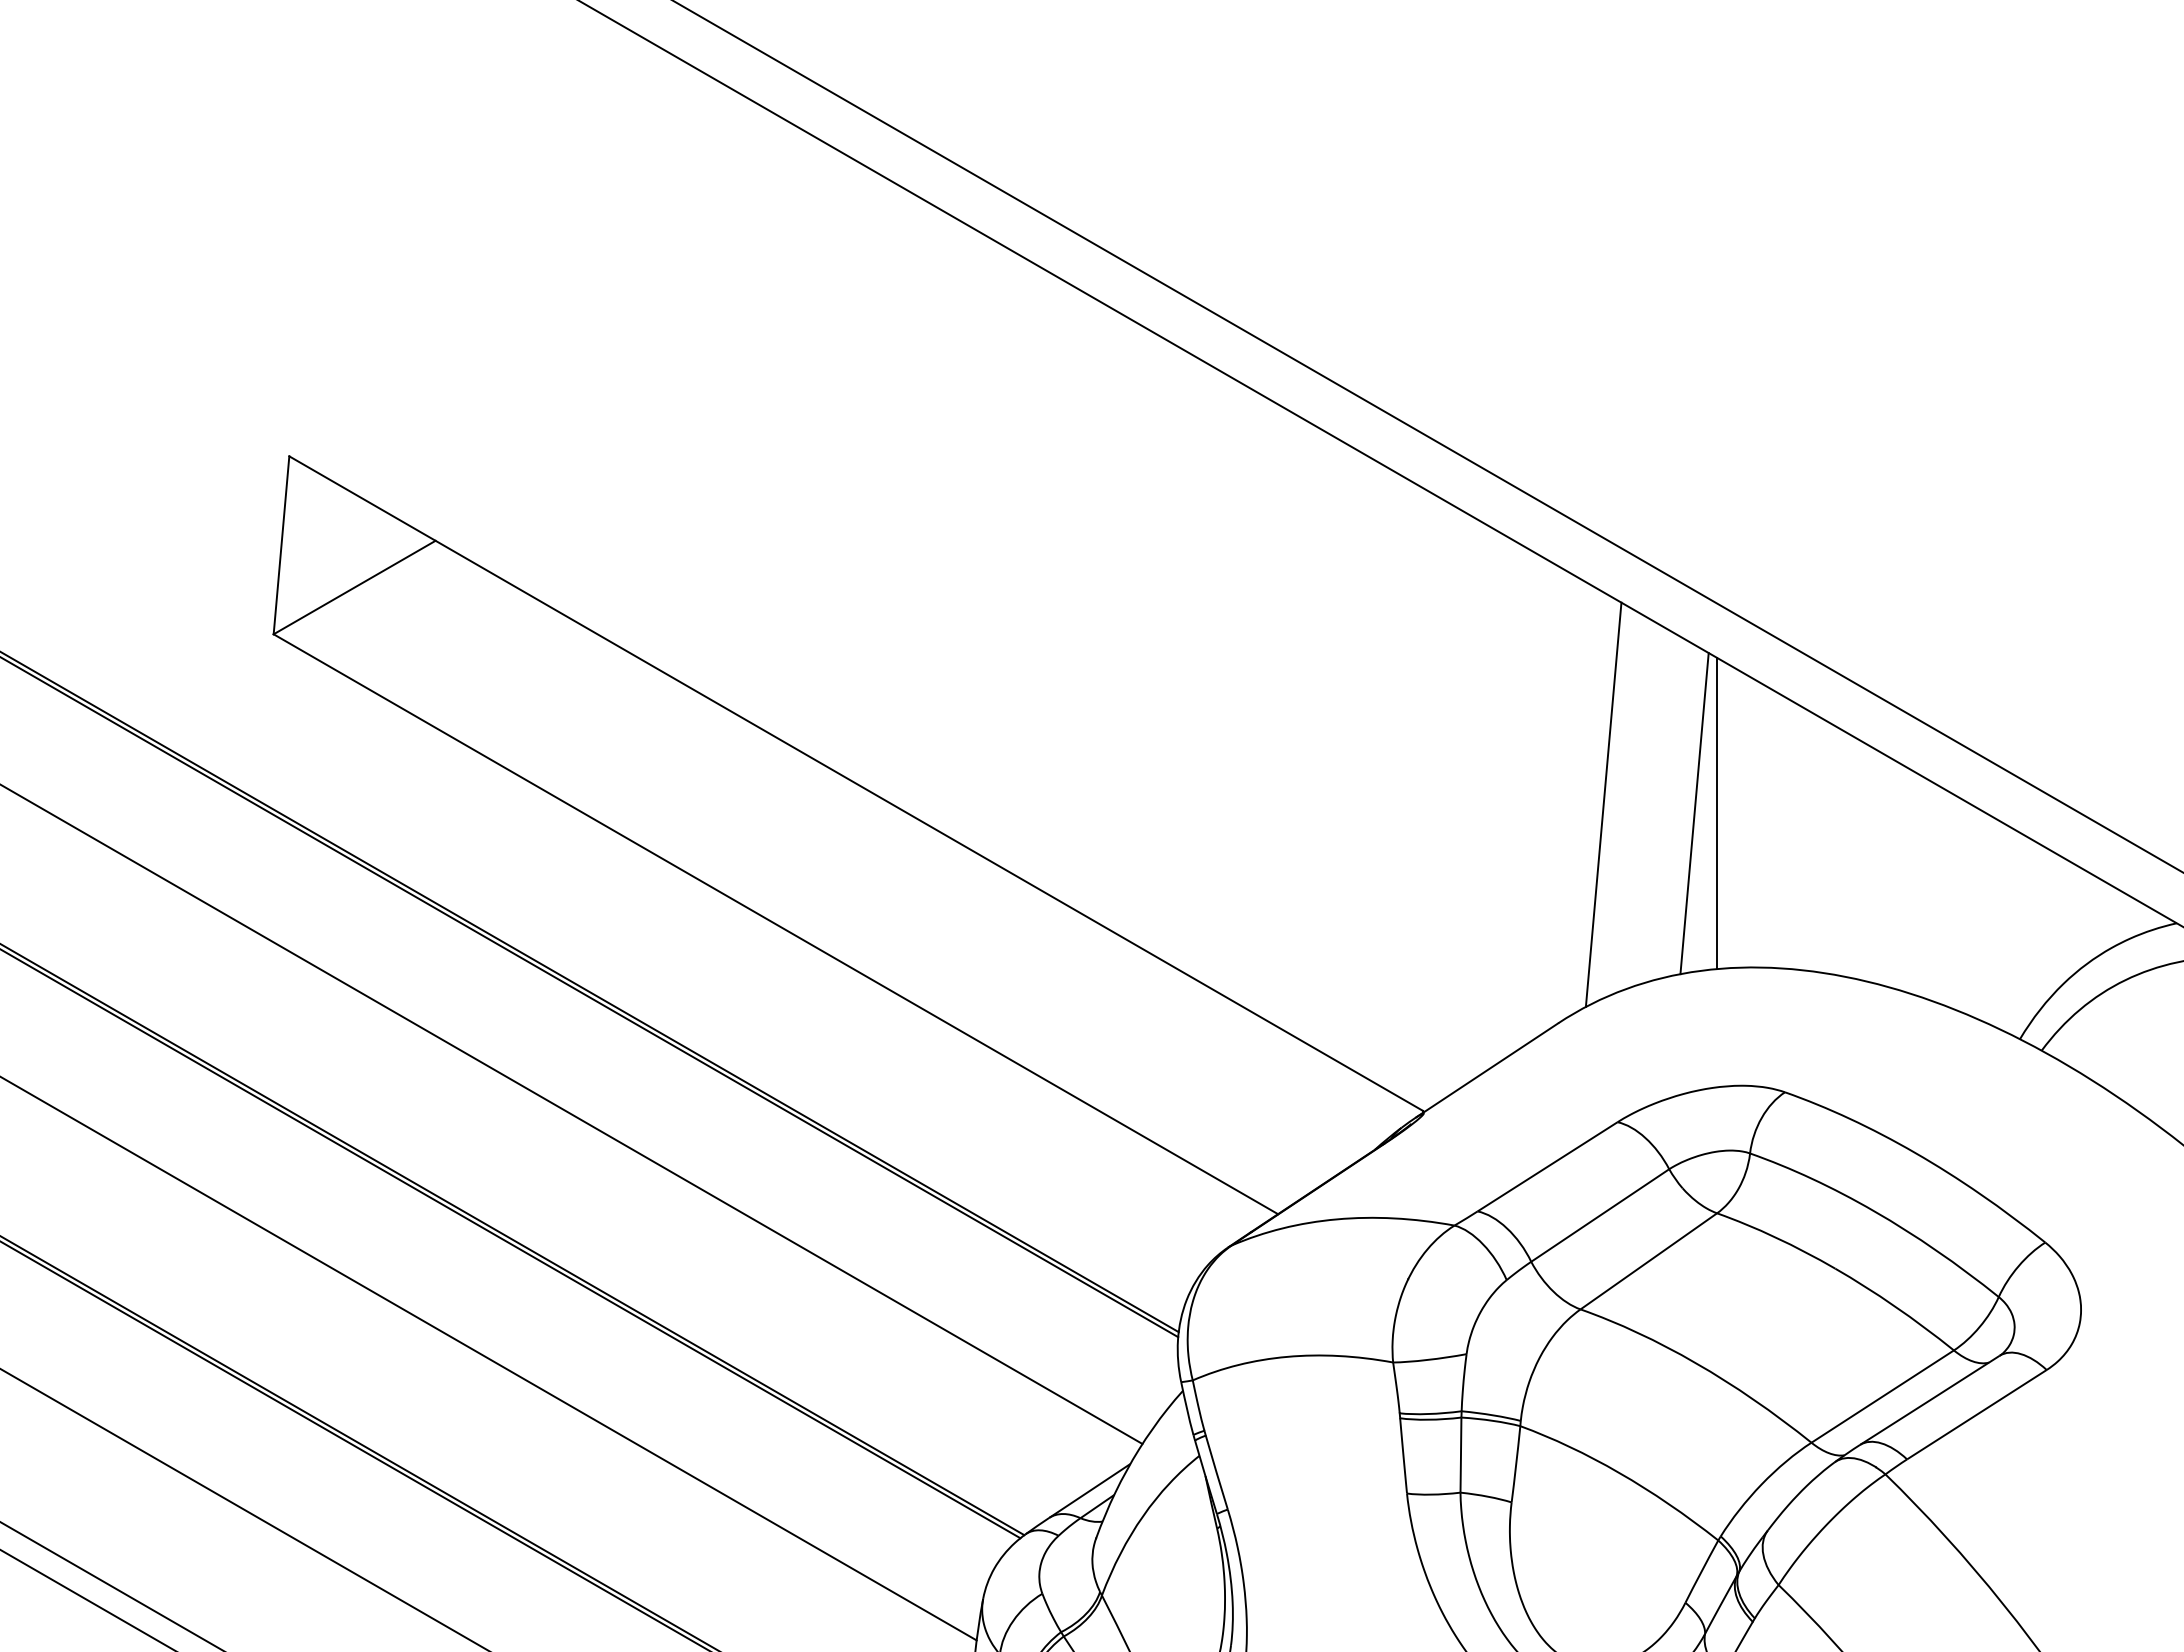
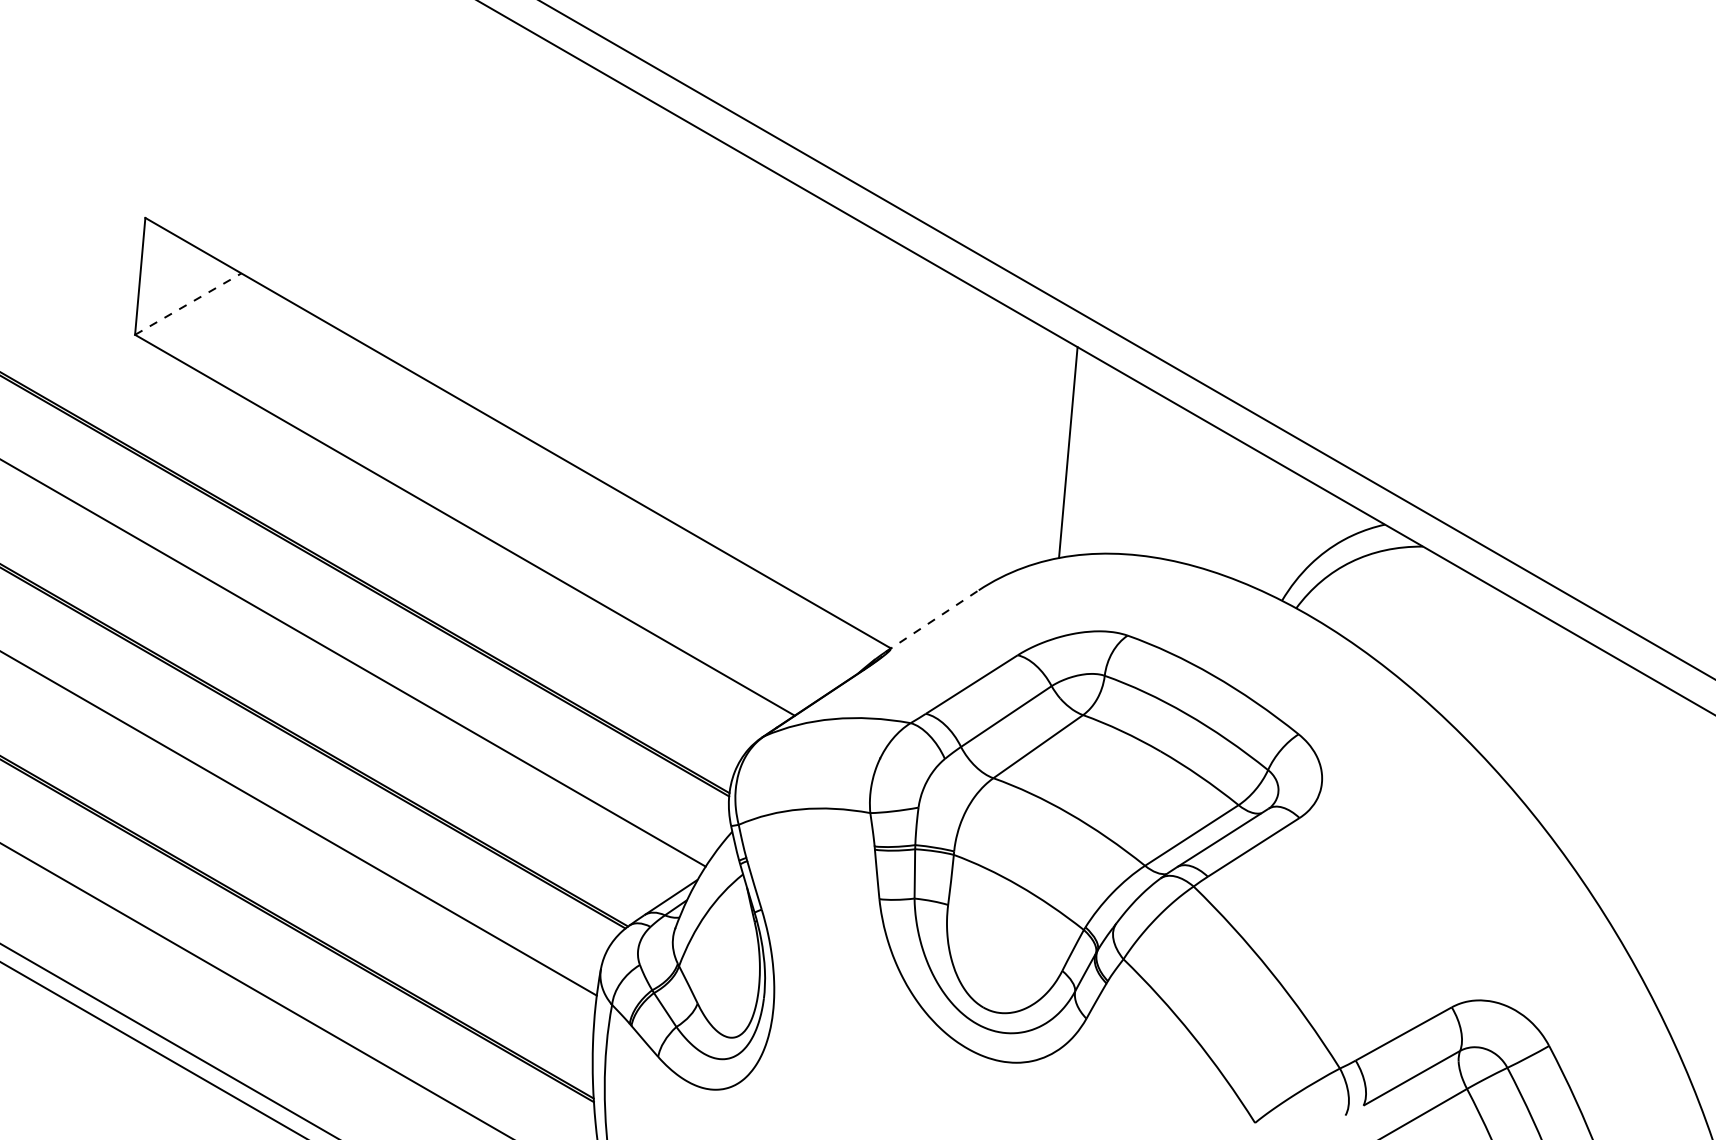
line: (354, 586) -> (188, 303), solid -> dashed
line: (1603, 804) -> (1008, 446), removed
line: (1716, 813) -> (1082, 452), removed
line: (1487, 1070) -> (932, 621), solid -> dashed

